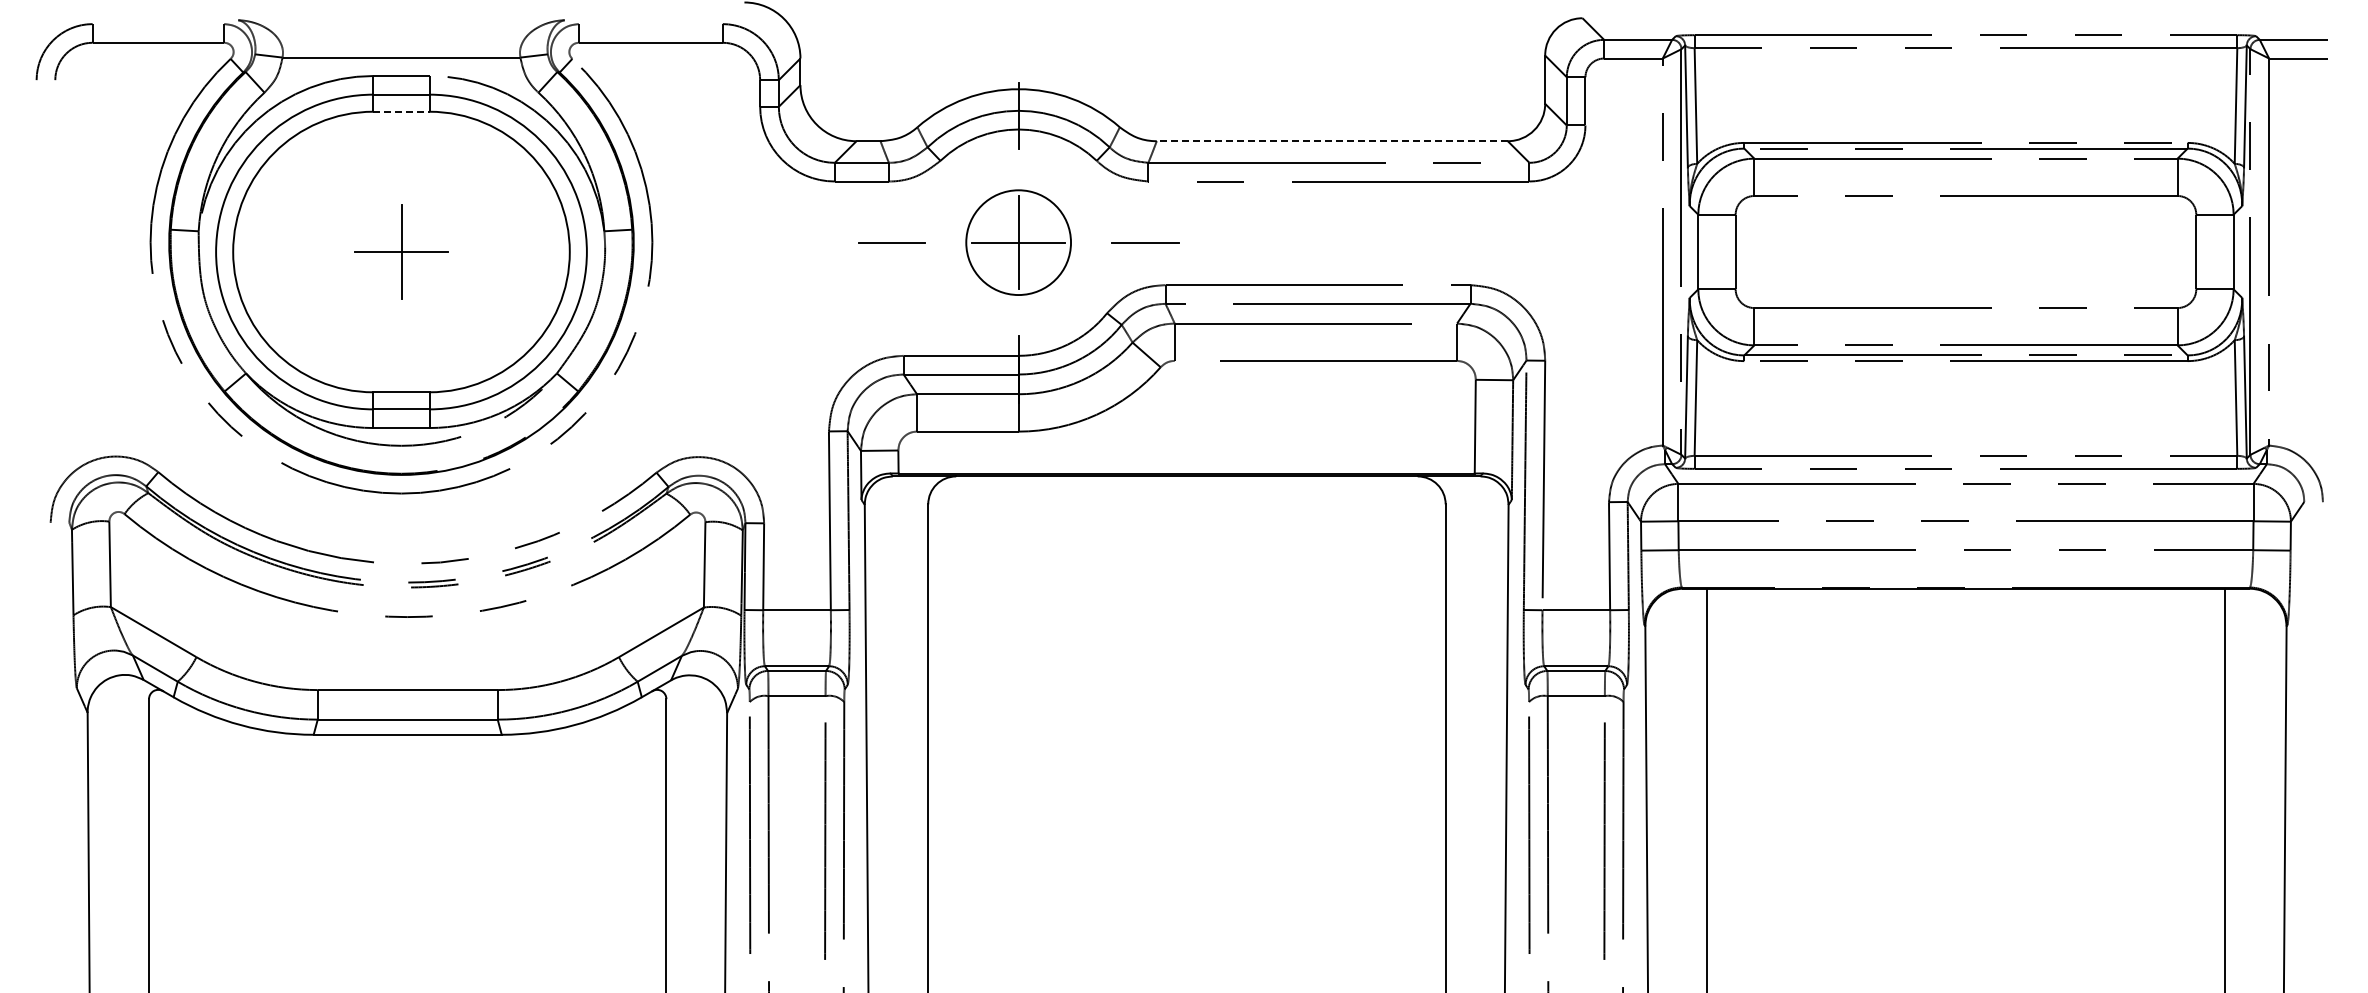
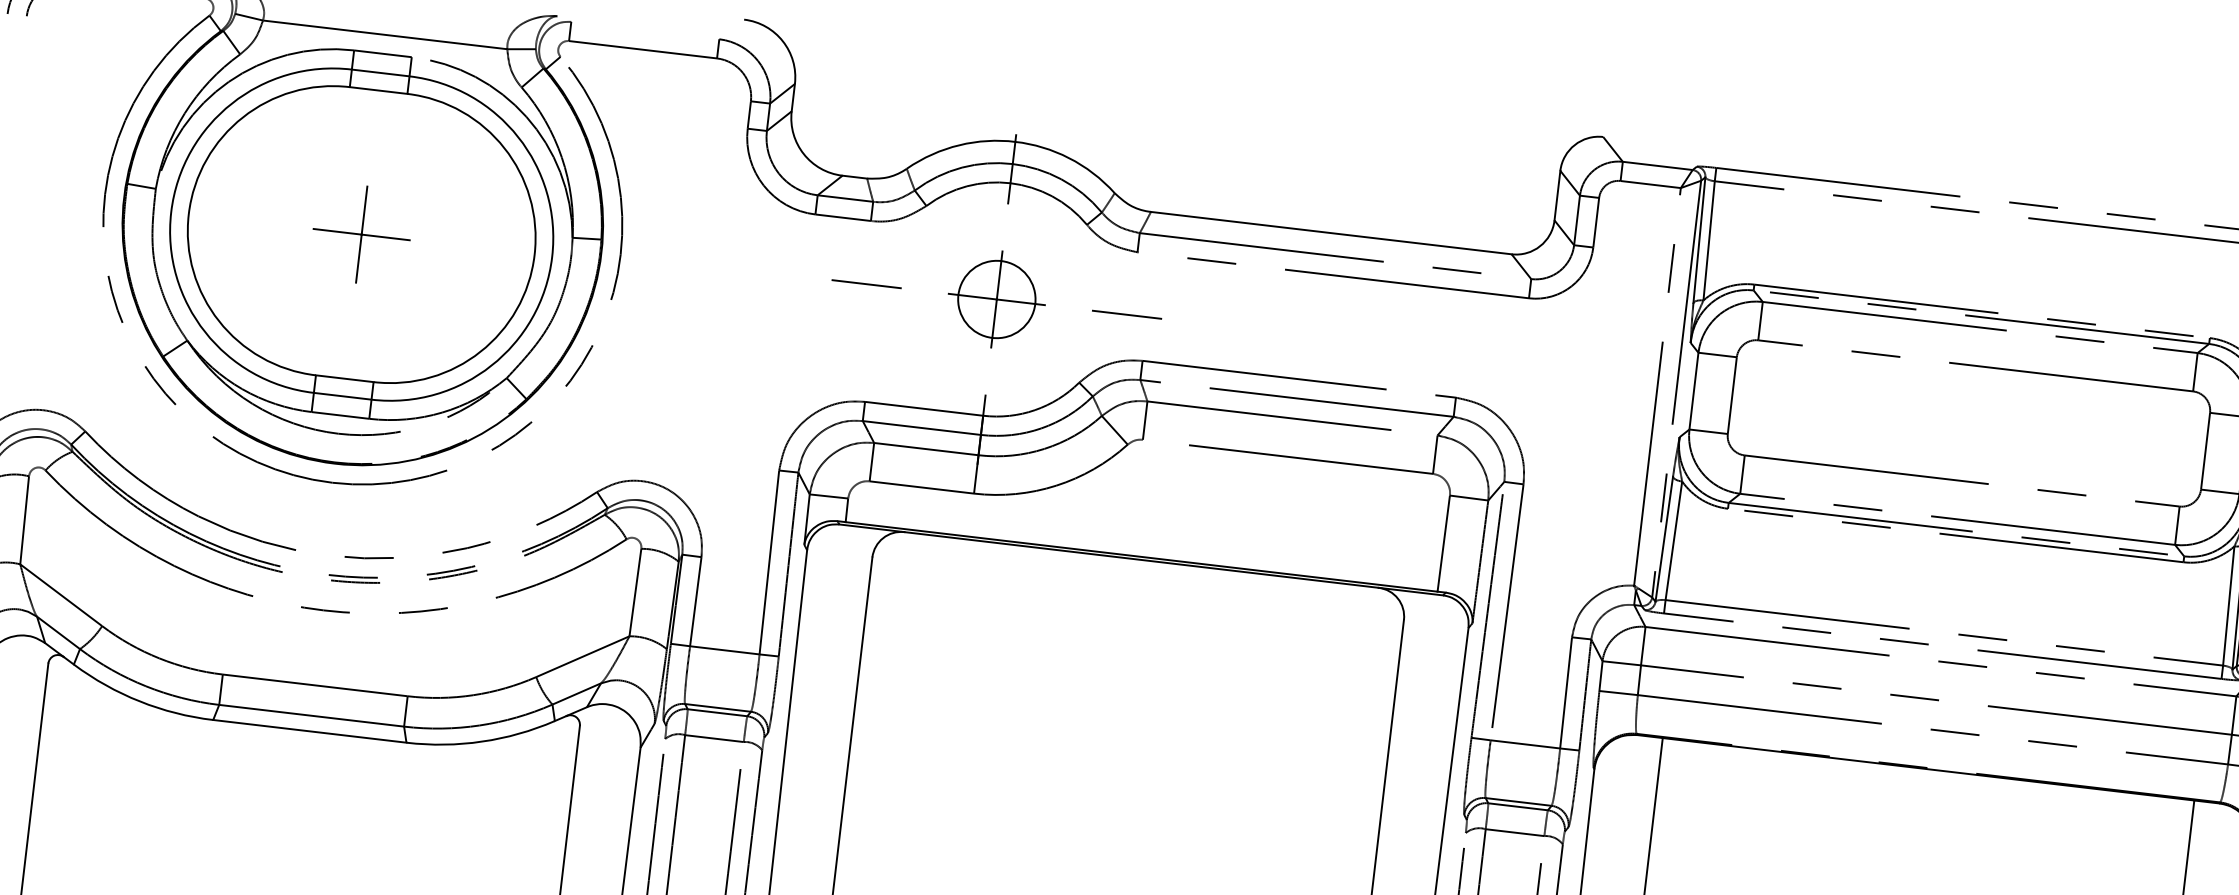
line: (402, 111) -> (379, 90), dashed -> solid
line: (1332, 141) -> (1331, 233), dashed -> solid
circle: (1018, 242) -> (996, 299), size x0.71

